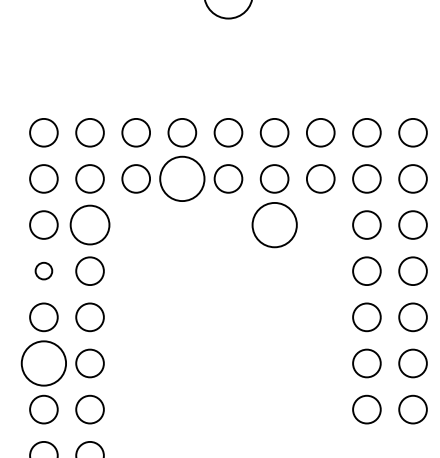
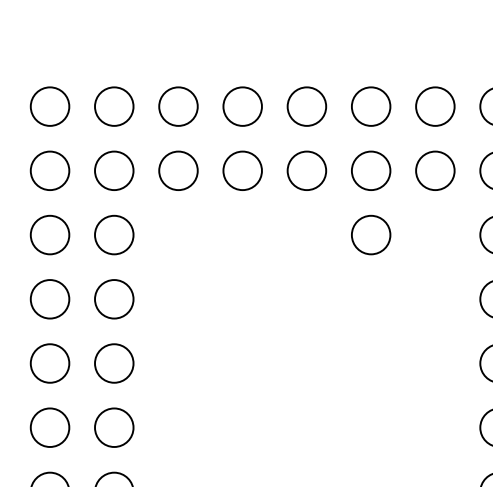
circle: (182, 178) -> (242, 170), size x0.62
circle: (89, 224) -> (113, 234), size x0.71
circle: (274, 224) -> (370, 234), size x0.62
circle: (43, 270) -> (49, 298), size x1.67
circle: (43, 363) -> (49, 427), size x0.62

